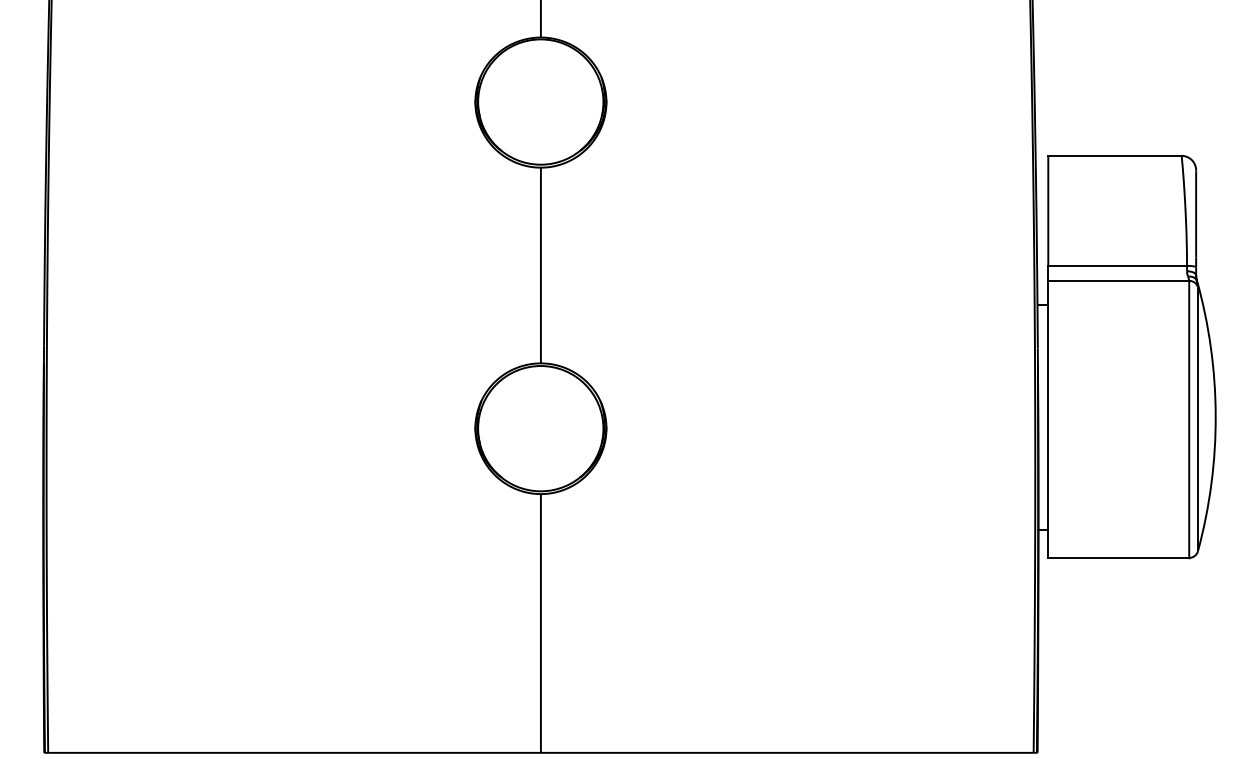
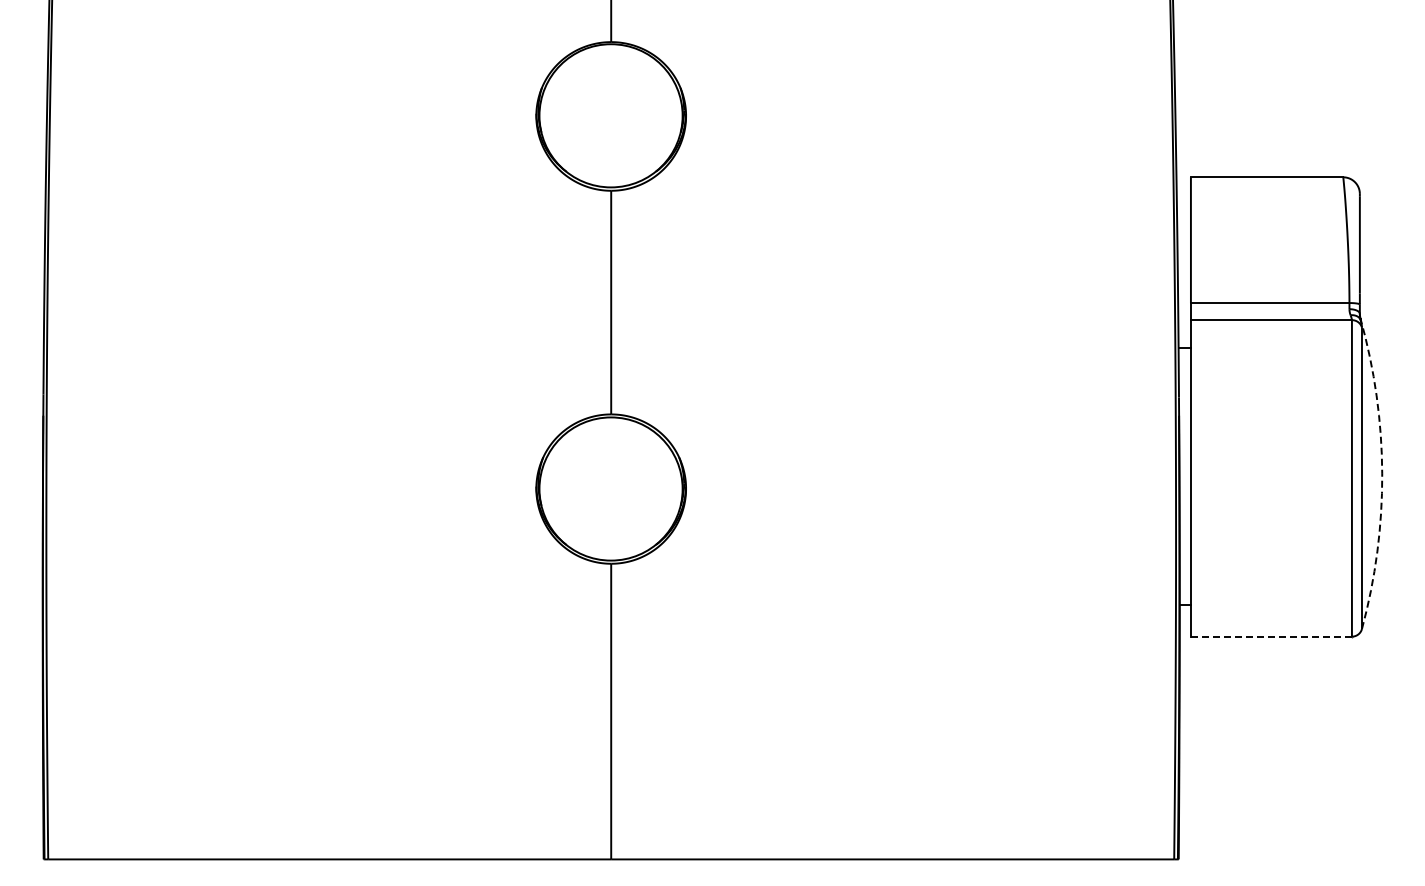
arc: (1215, 415) -> (1382, 473), solid -> dashed
line: (1118, 557) -> (1271, 636), solid -> dashed

